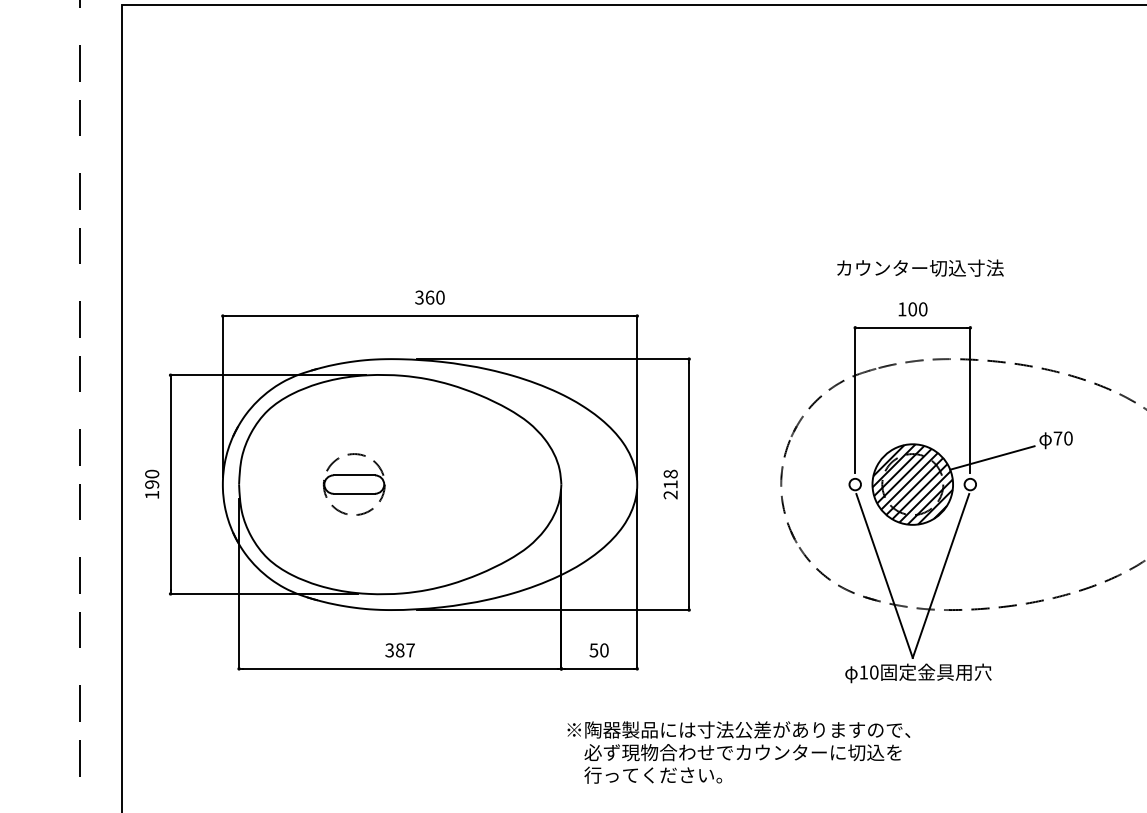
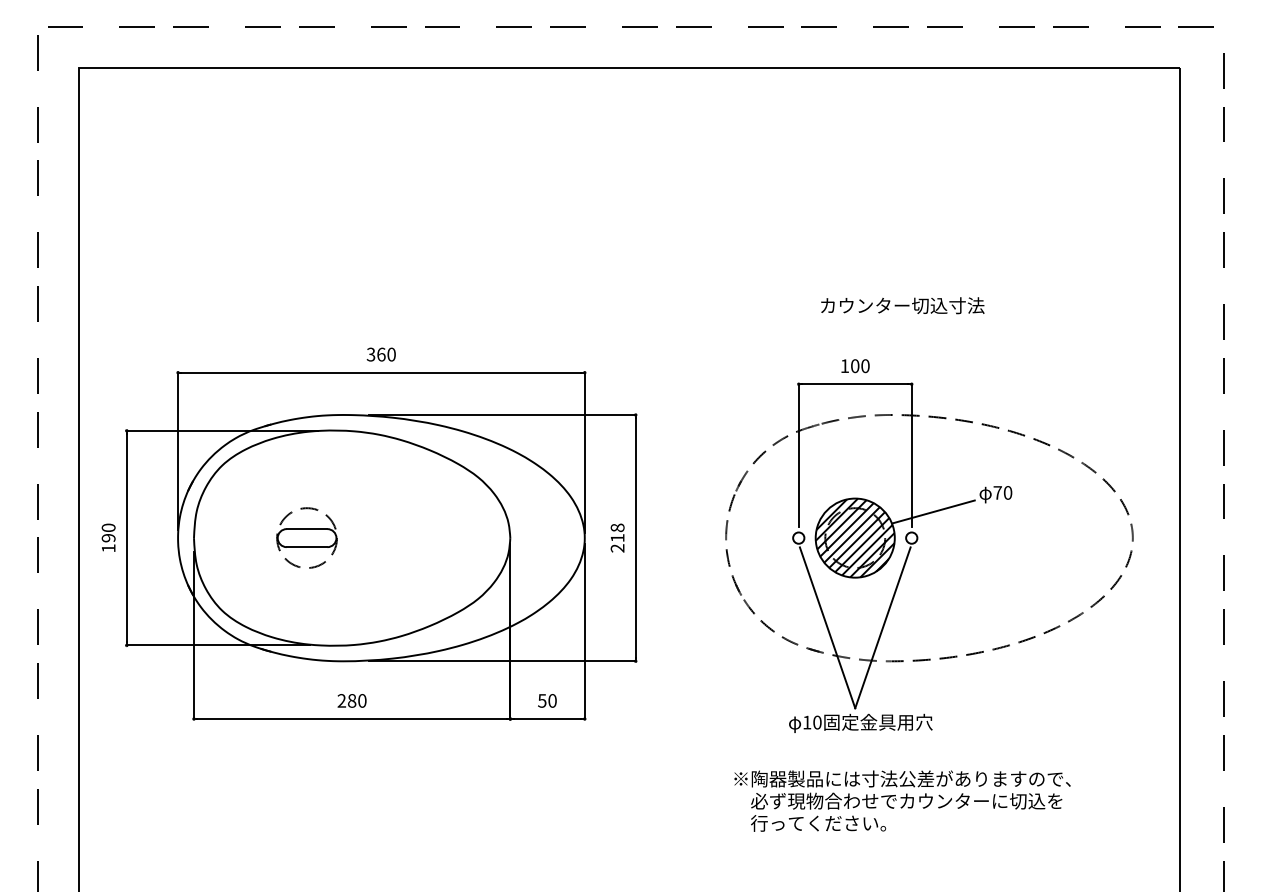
text: (920, 267) -> (902, 305), moved
text: (399, 650) -> (351, 700), 387 -> 280
text: (738, 751) -> (902, 800), moved

